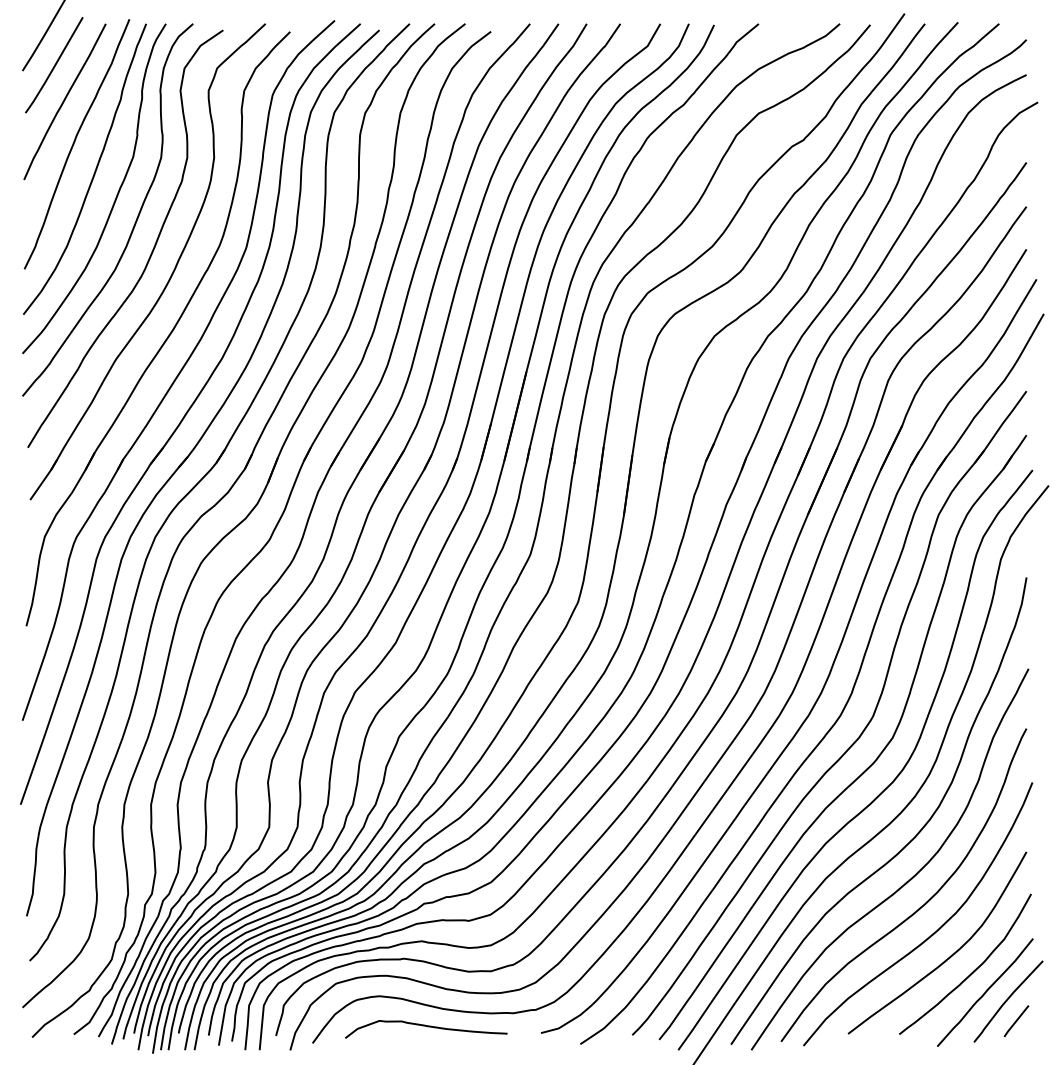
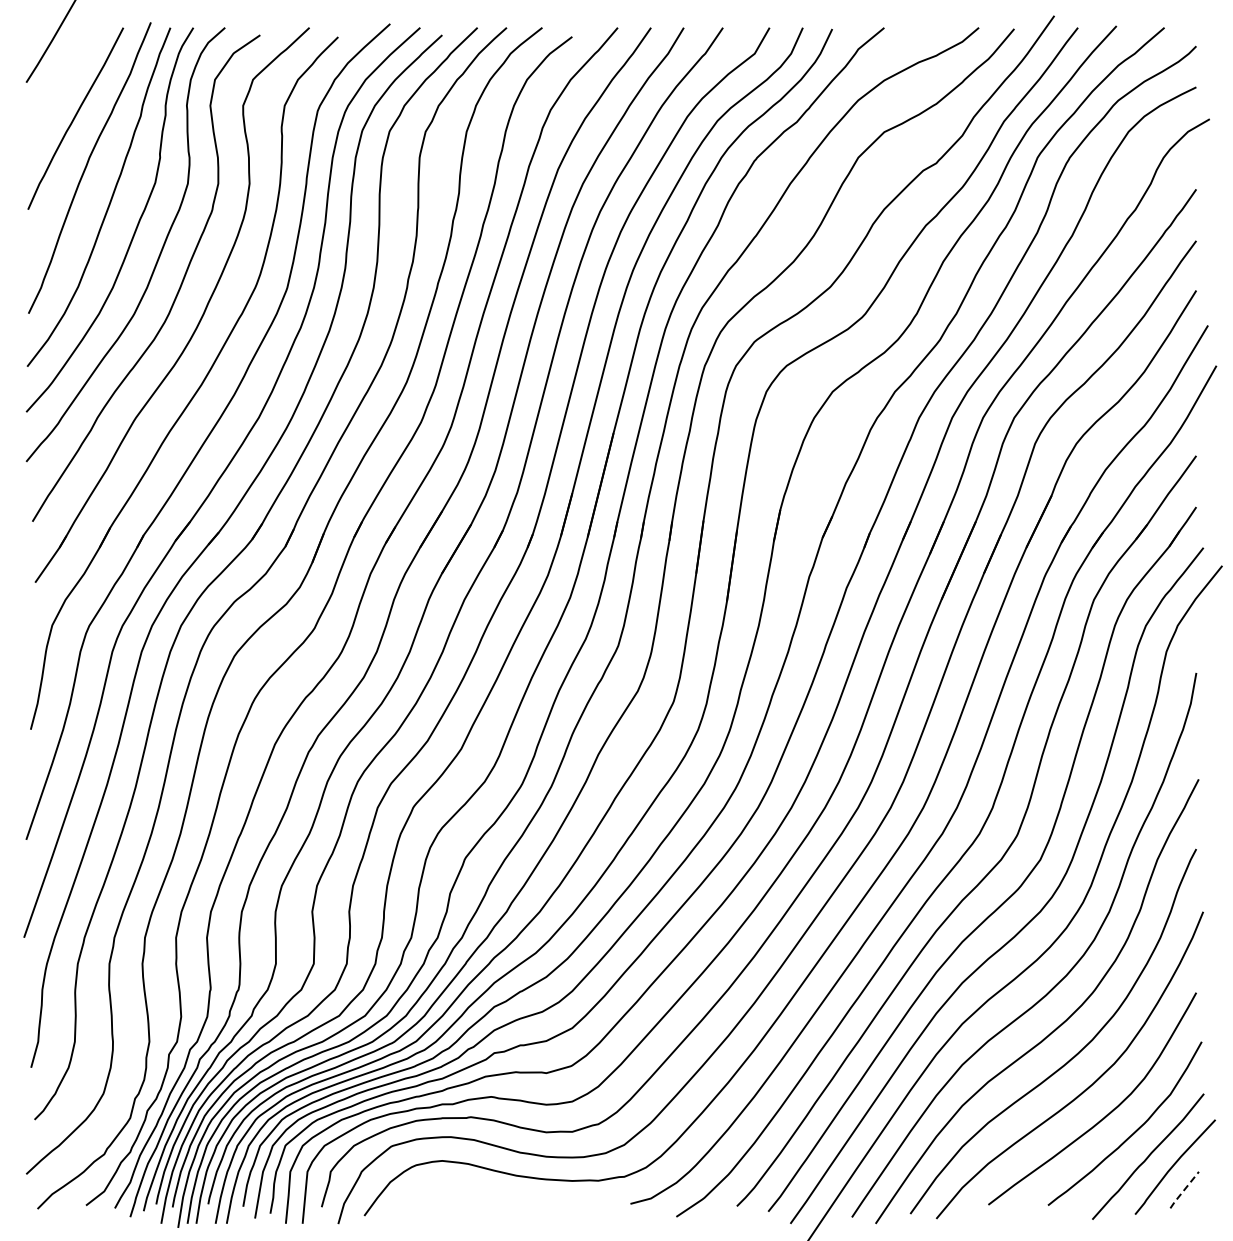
line: (54, 64) -> (63, 75), removed
line: (1016, 1021) -> (1184, 1190), solid -> dashed
curve: (426, 1026) -> (496, 1196), removed

